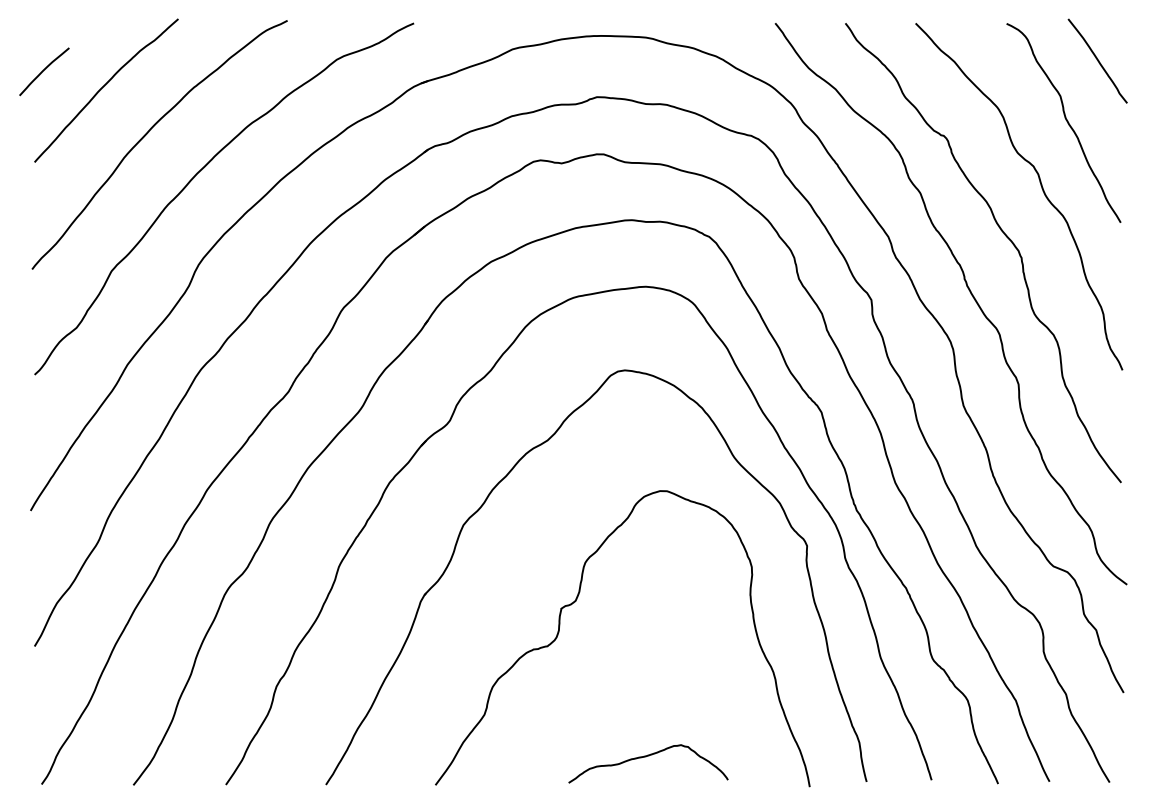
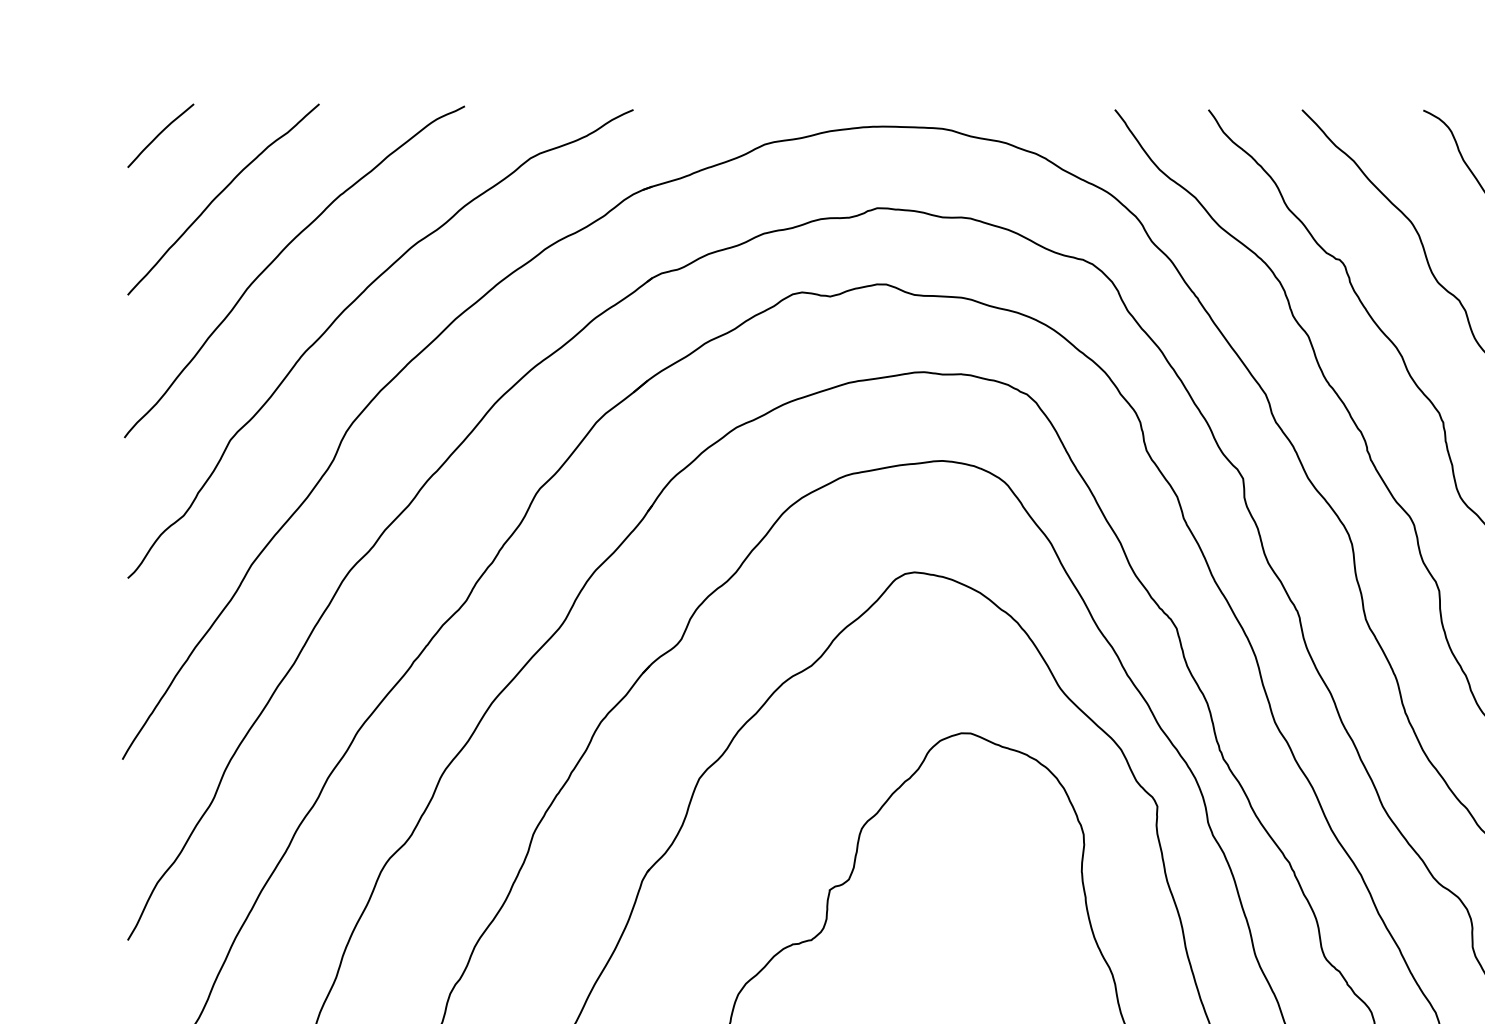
curve: (44, 70) -> (160, 134), moved

